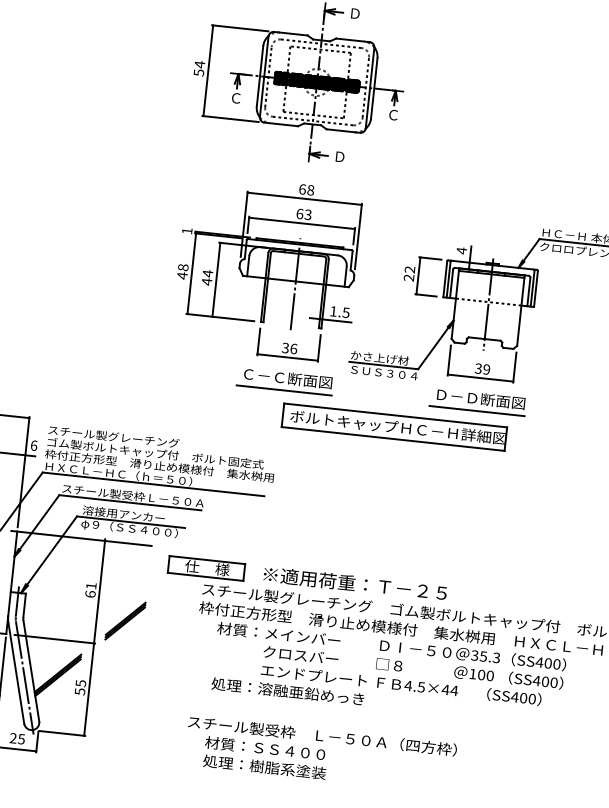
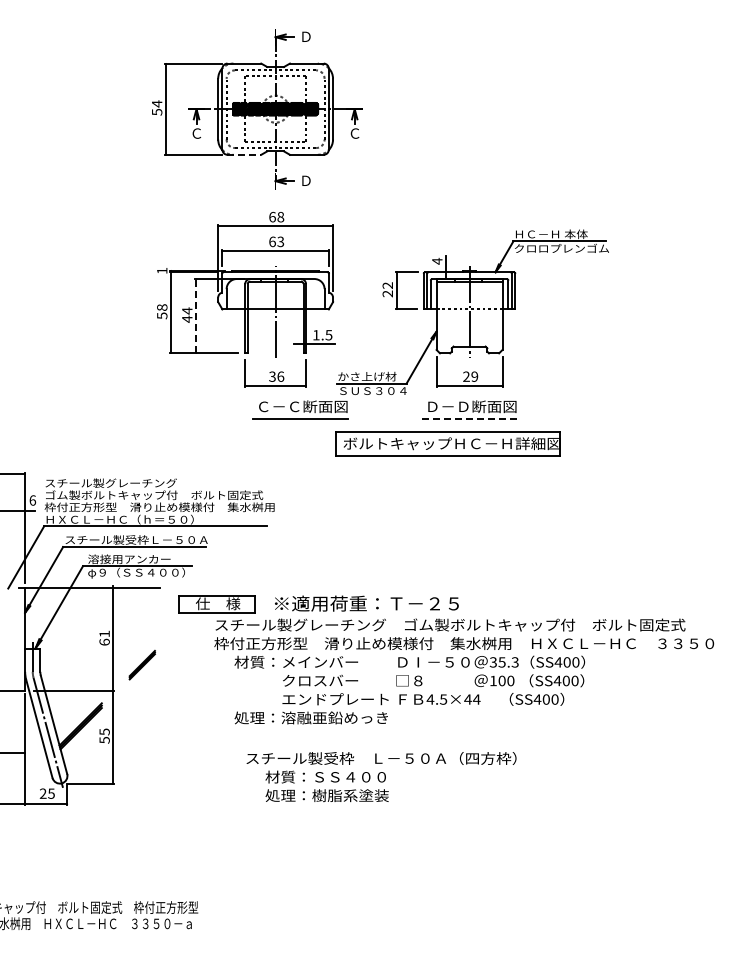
line: (281, 124) -> (244, 154), solid -> dashed
text: (182, 275) -> (162, 315), 48 -> 58
line: (216, 279) -> (196, 315), solid -> dashed
text: (478, 368) -> (466, 376), 39 -> 29
part: (285, 380) -> (300, 409), moved
line: (476, 411) -> (469, 419), solid -> dashed
part: (393, 426) -> (447, 443), moved
part: (125, 620) -> (142, 664), size x0.7
text: (320, 754) -> (381, 777), moved

